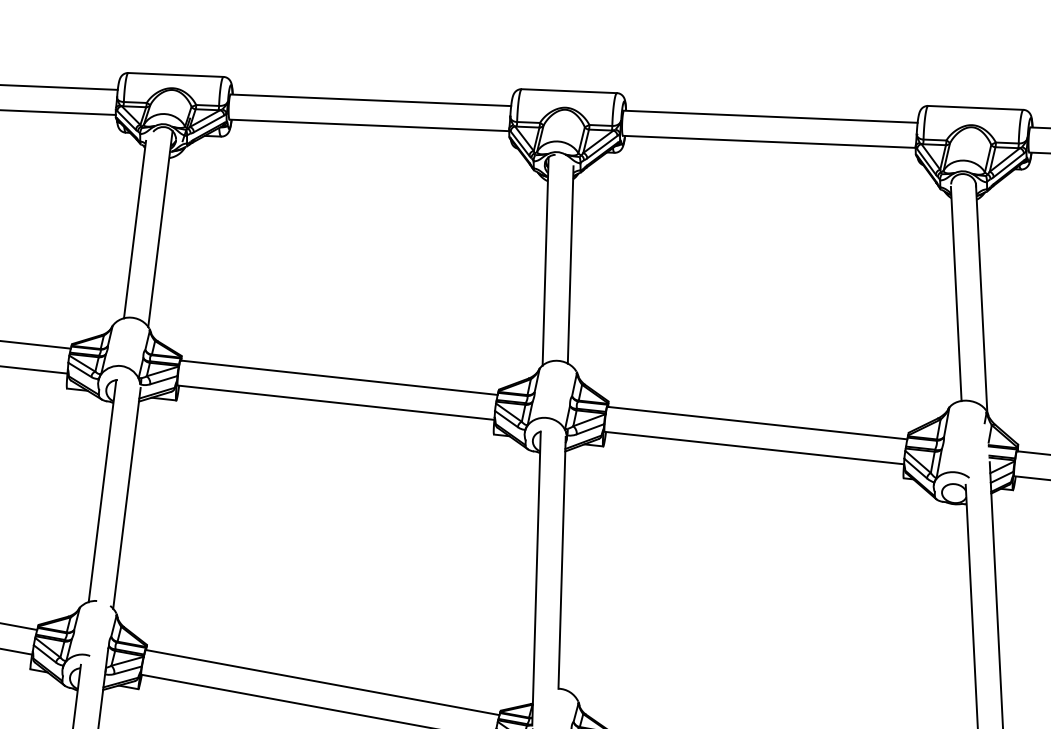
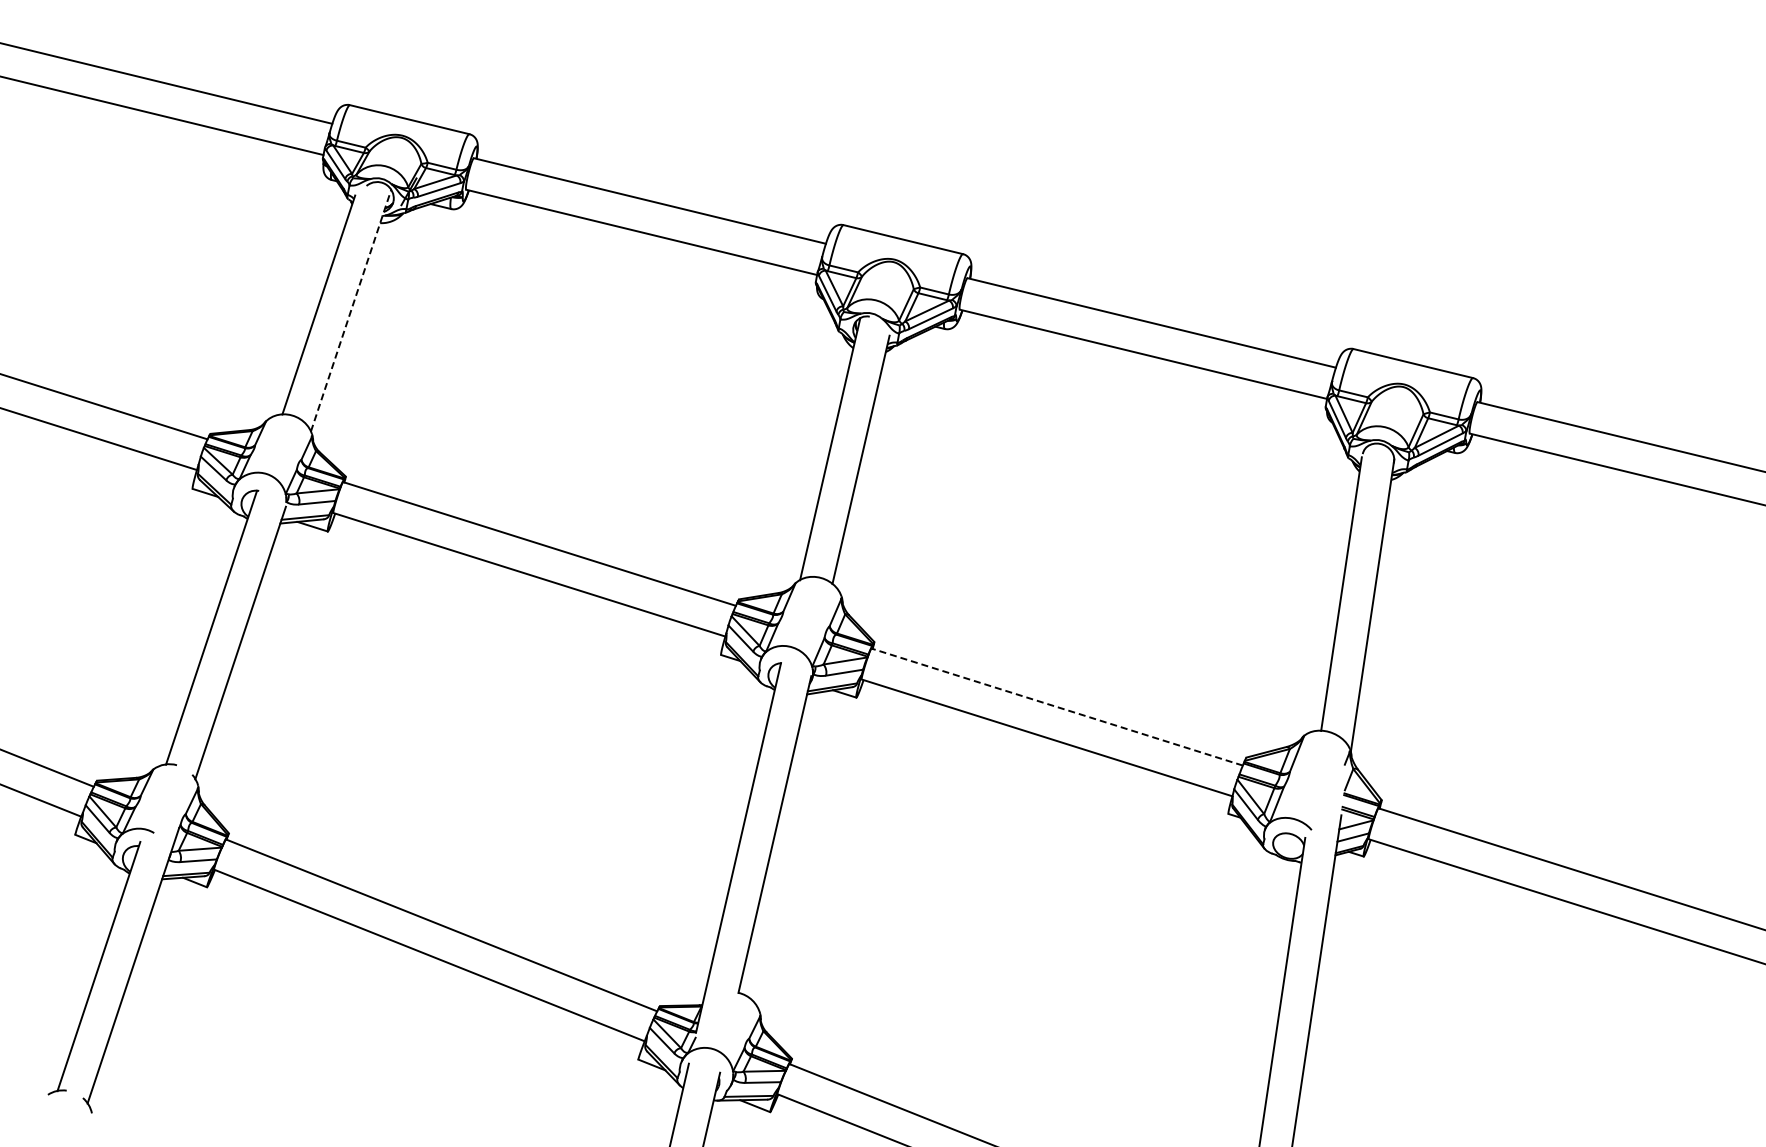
line: (160, 228) -> (351, 310), solid -> dashed
line: (757, 423) -> (1057, 707), solid -> dashed

